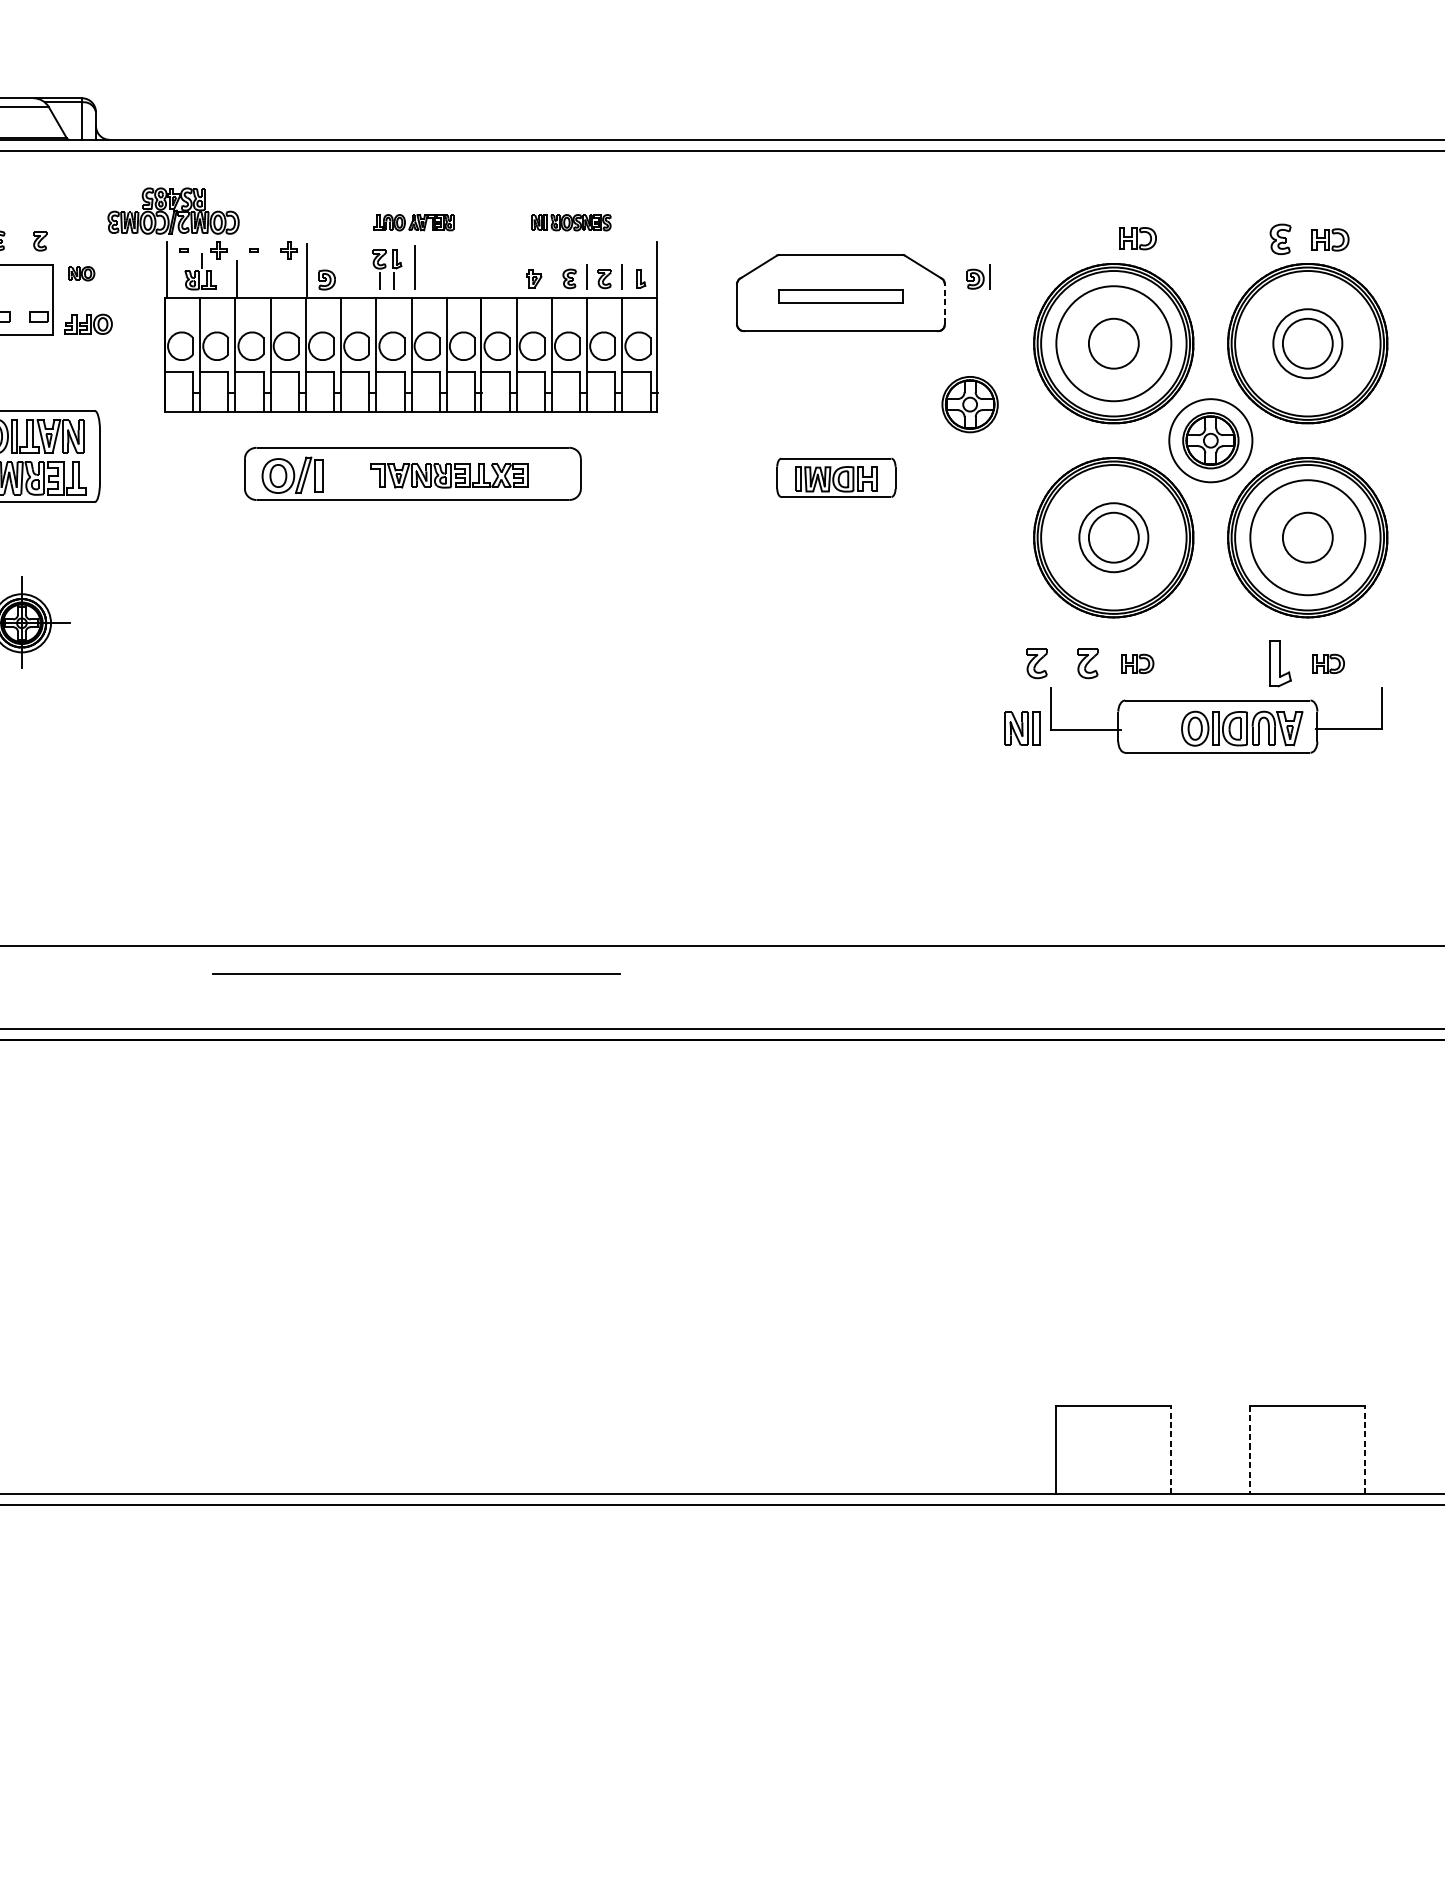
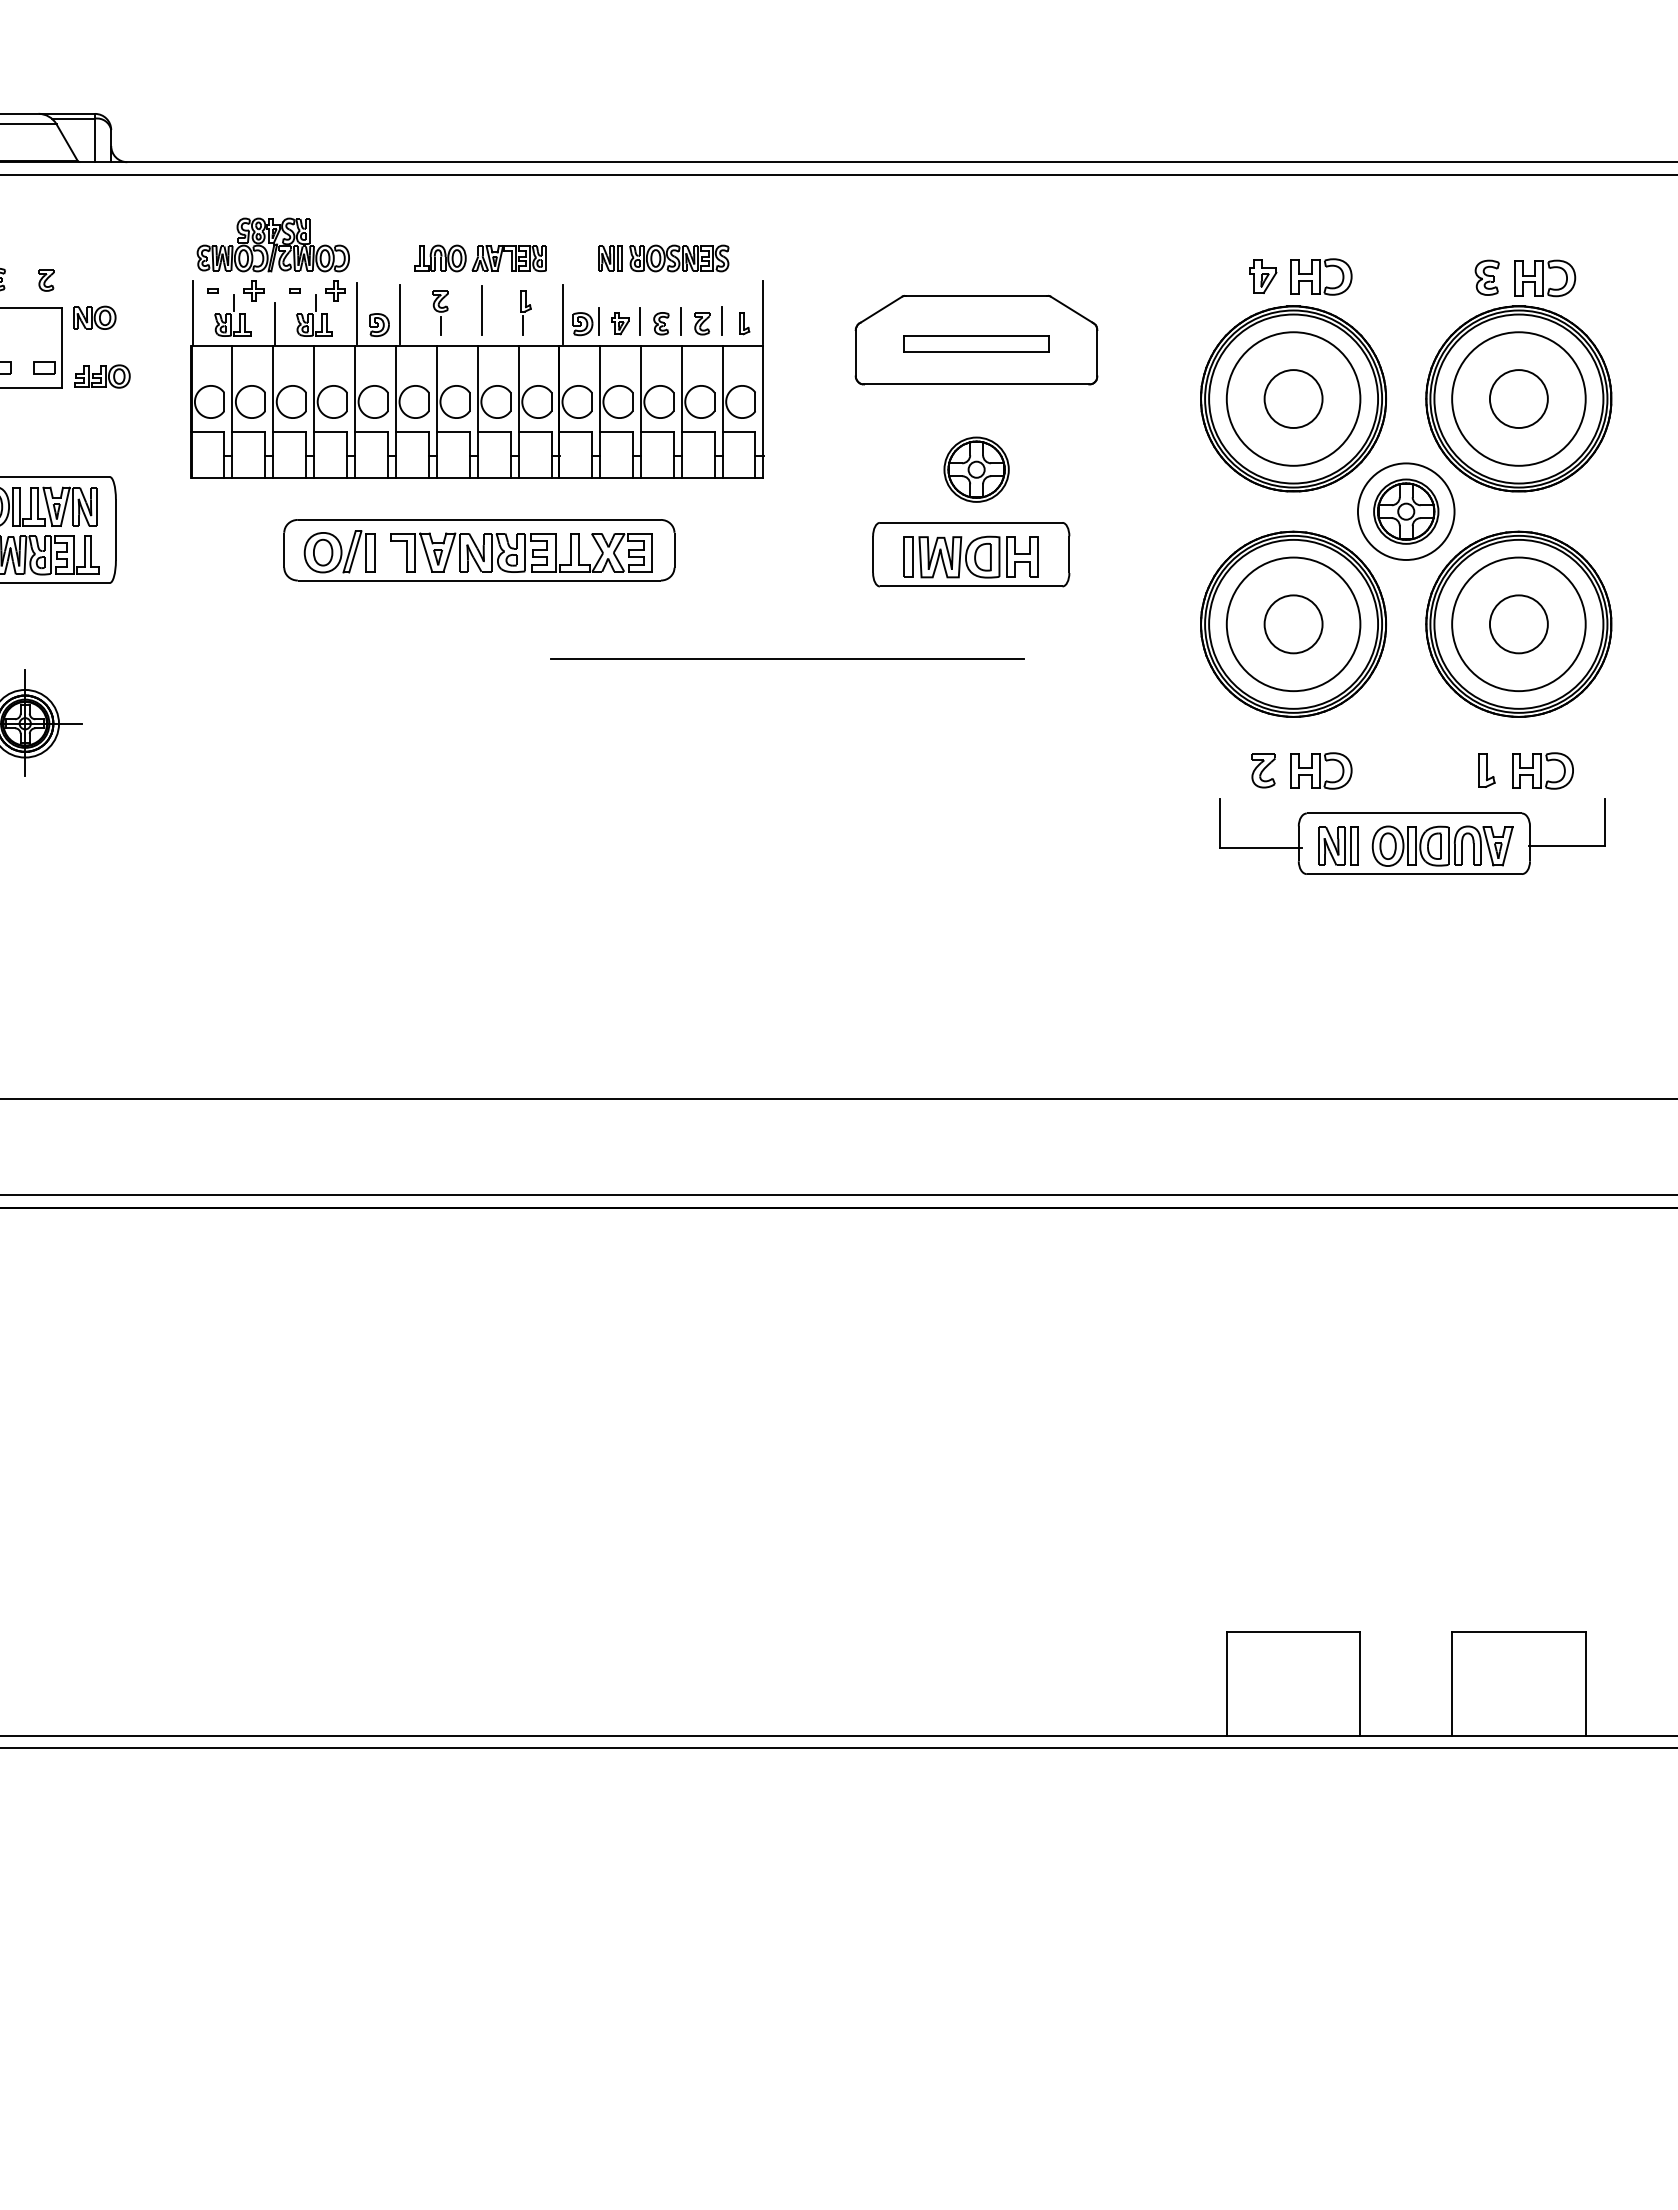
part: (172, 210) -> (272, 244), moved
part: (413, 222) -> (480, 258), size x1.43
part: (571, 222) -> (663, 258), size x1.43
part: (1087, 238) -> (1263, 276), added
part: (1137, 238) -> (1321, 276), size x1.43
part: (1330, 239) -> (1545, 278), size x1.43
part: (396, 269) -> (525, 312), moved
line: (344, 270) -> (399, 313), added
line: (485, 270) -> (563, 314), added
part: (270, 271) -> (314, 315), added
part: (81, 273) -> (94, 317), size x1.43
line: (551, 276) -> (640, 320), added
part: (977, 276) -> (585, 321), moved
line: (945, 303) -> (1097, 352), dashed -> solid
circle: (1307, 343) -> (1518, 398), size x1.67
part: (970, 404) -> (976, 469), moved
part: (449, 475) -> (521, 552), size x1.43
part: (836, 477) -> (971, 554), size x1.43
circle: (1113, 537) -> (1293, 624), size x1.67
part: (1037, 663) -> (1204, 770), removed
part: (1137, 663) -> (1321, 770), size x1.67
part: (1279, 663) -> (1486, 770), size x0.62
part: (1328, 663) -> (1542, 770), size x1.67
part: (1022, 728) -> (1338, 845), moved
line: (416, 973) -> (787, 658), moved
line: (1171, 1450) -> (1360, 1684), dashed -> solid
line: (1250, 1450) -> (1452, 1684), dashed -> solid
line: (1365, 1450) -> (1585, 1684), dashed -> solid

